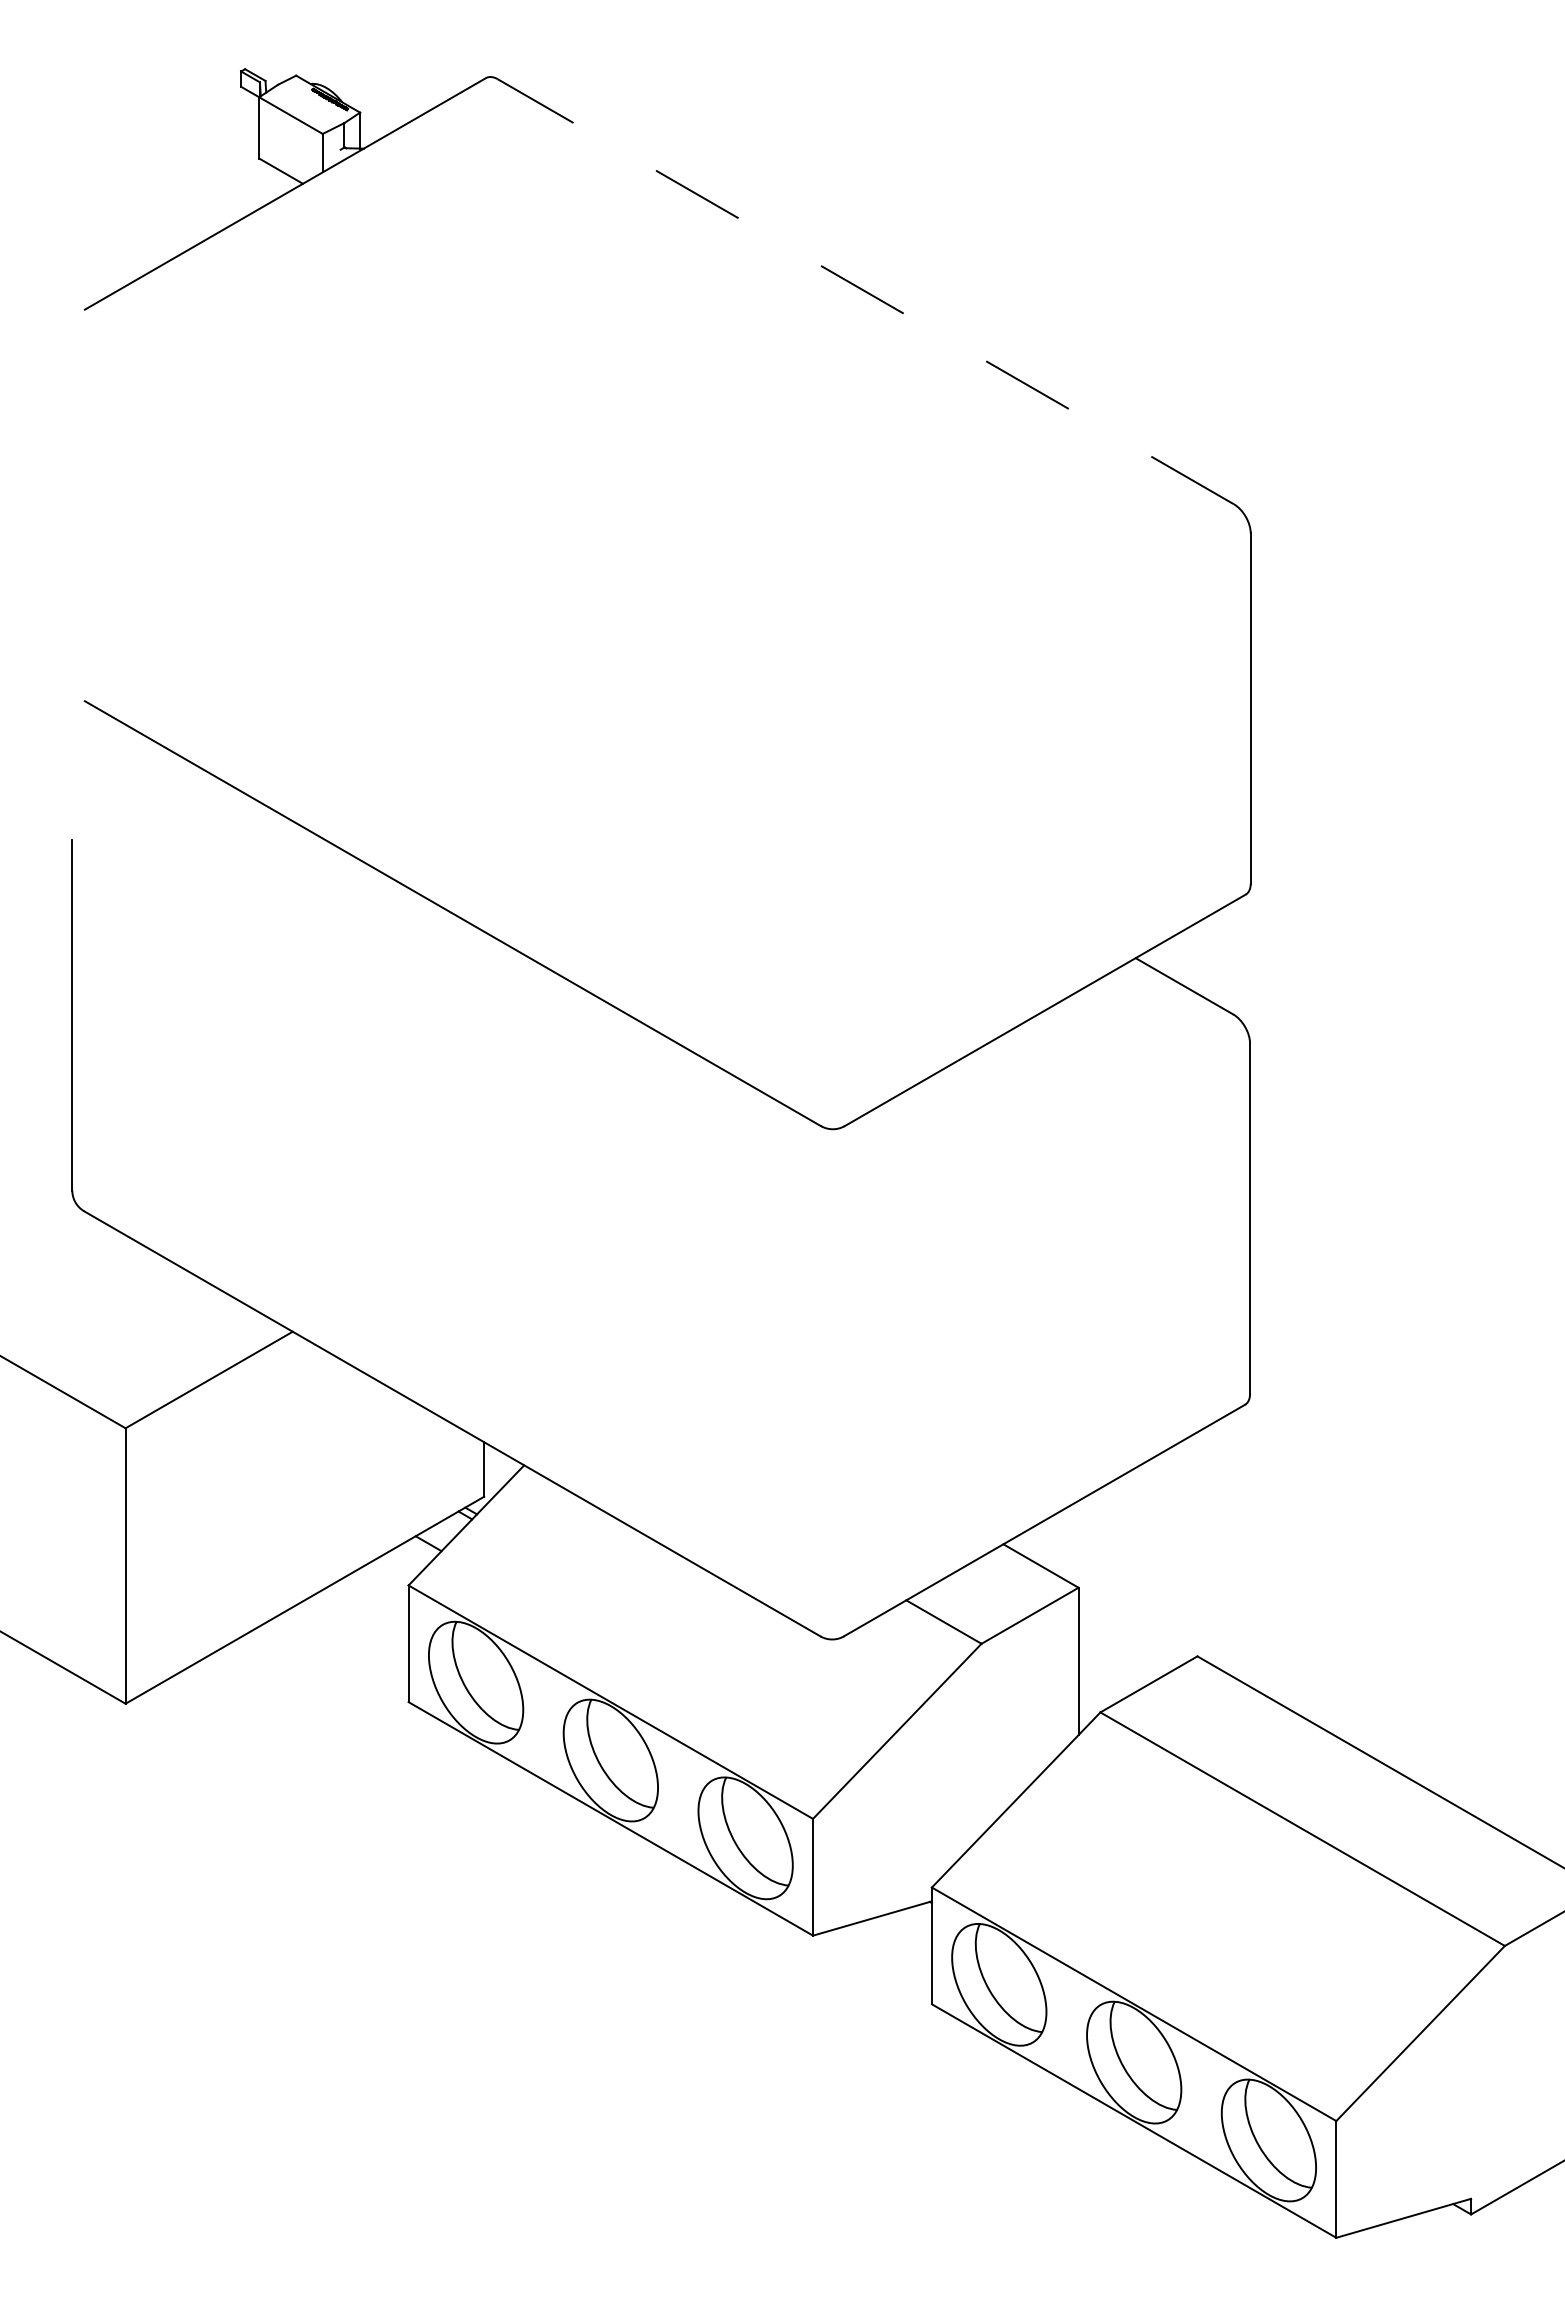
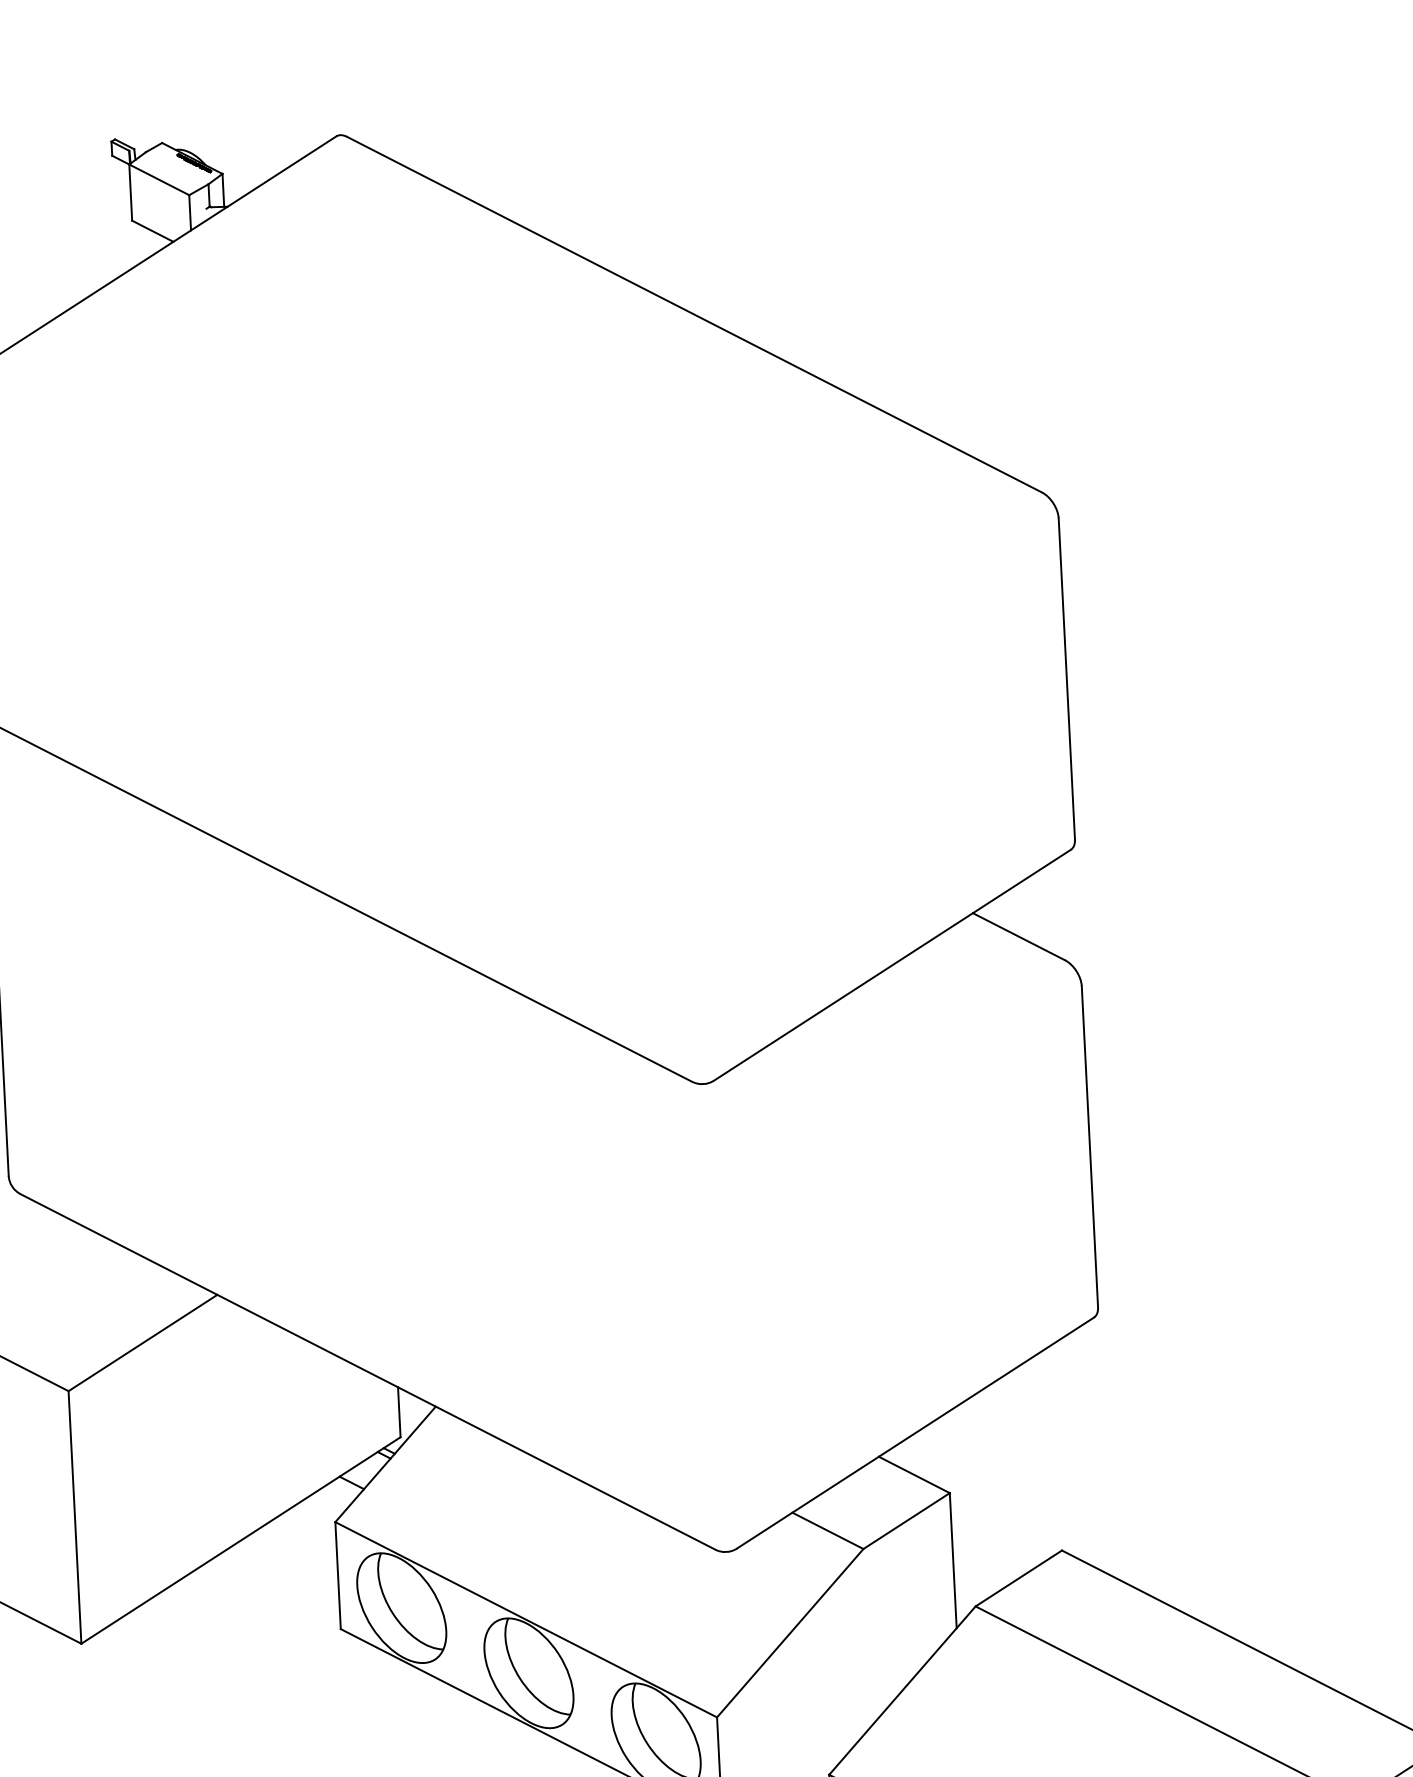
line: (865, 291) -> (694, 314), dashed -> solid

